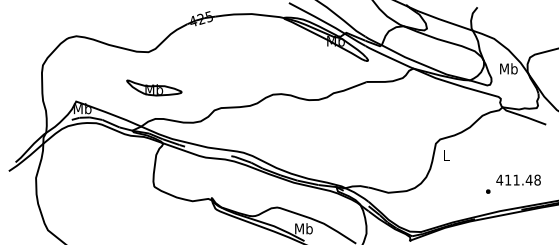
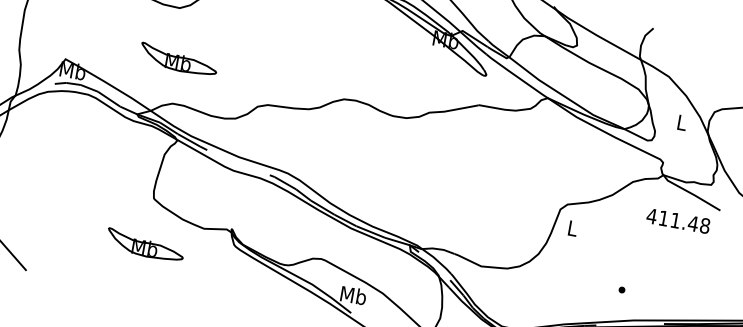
text: (508, 68) -> (681, 122), Mb -> L
text: (518, 179) -> (678, 220), moved
part: (154, 219) -> (145, 244), added

